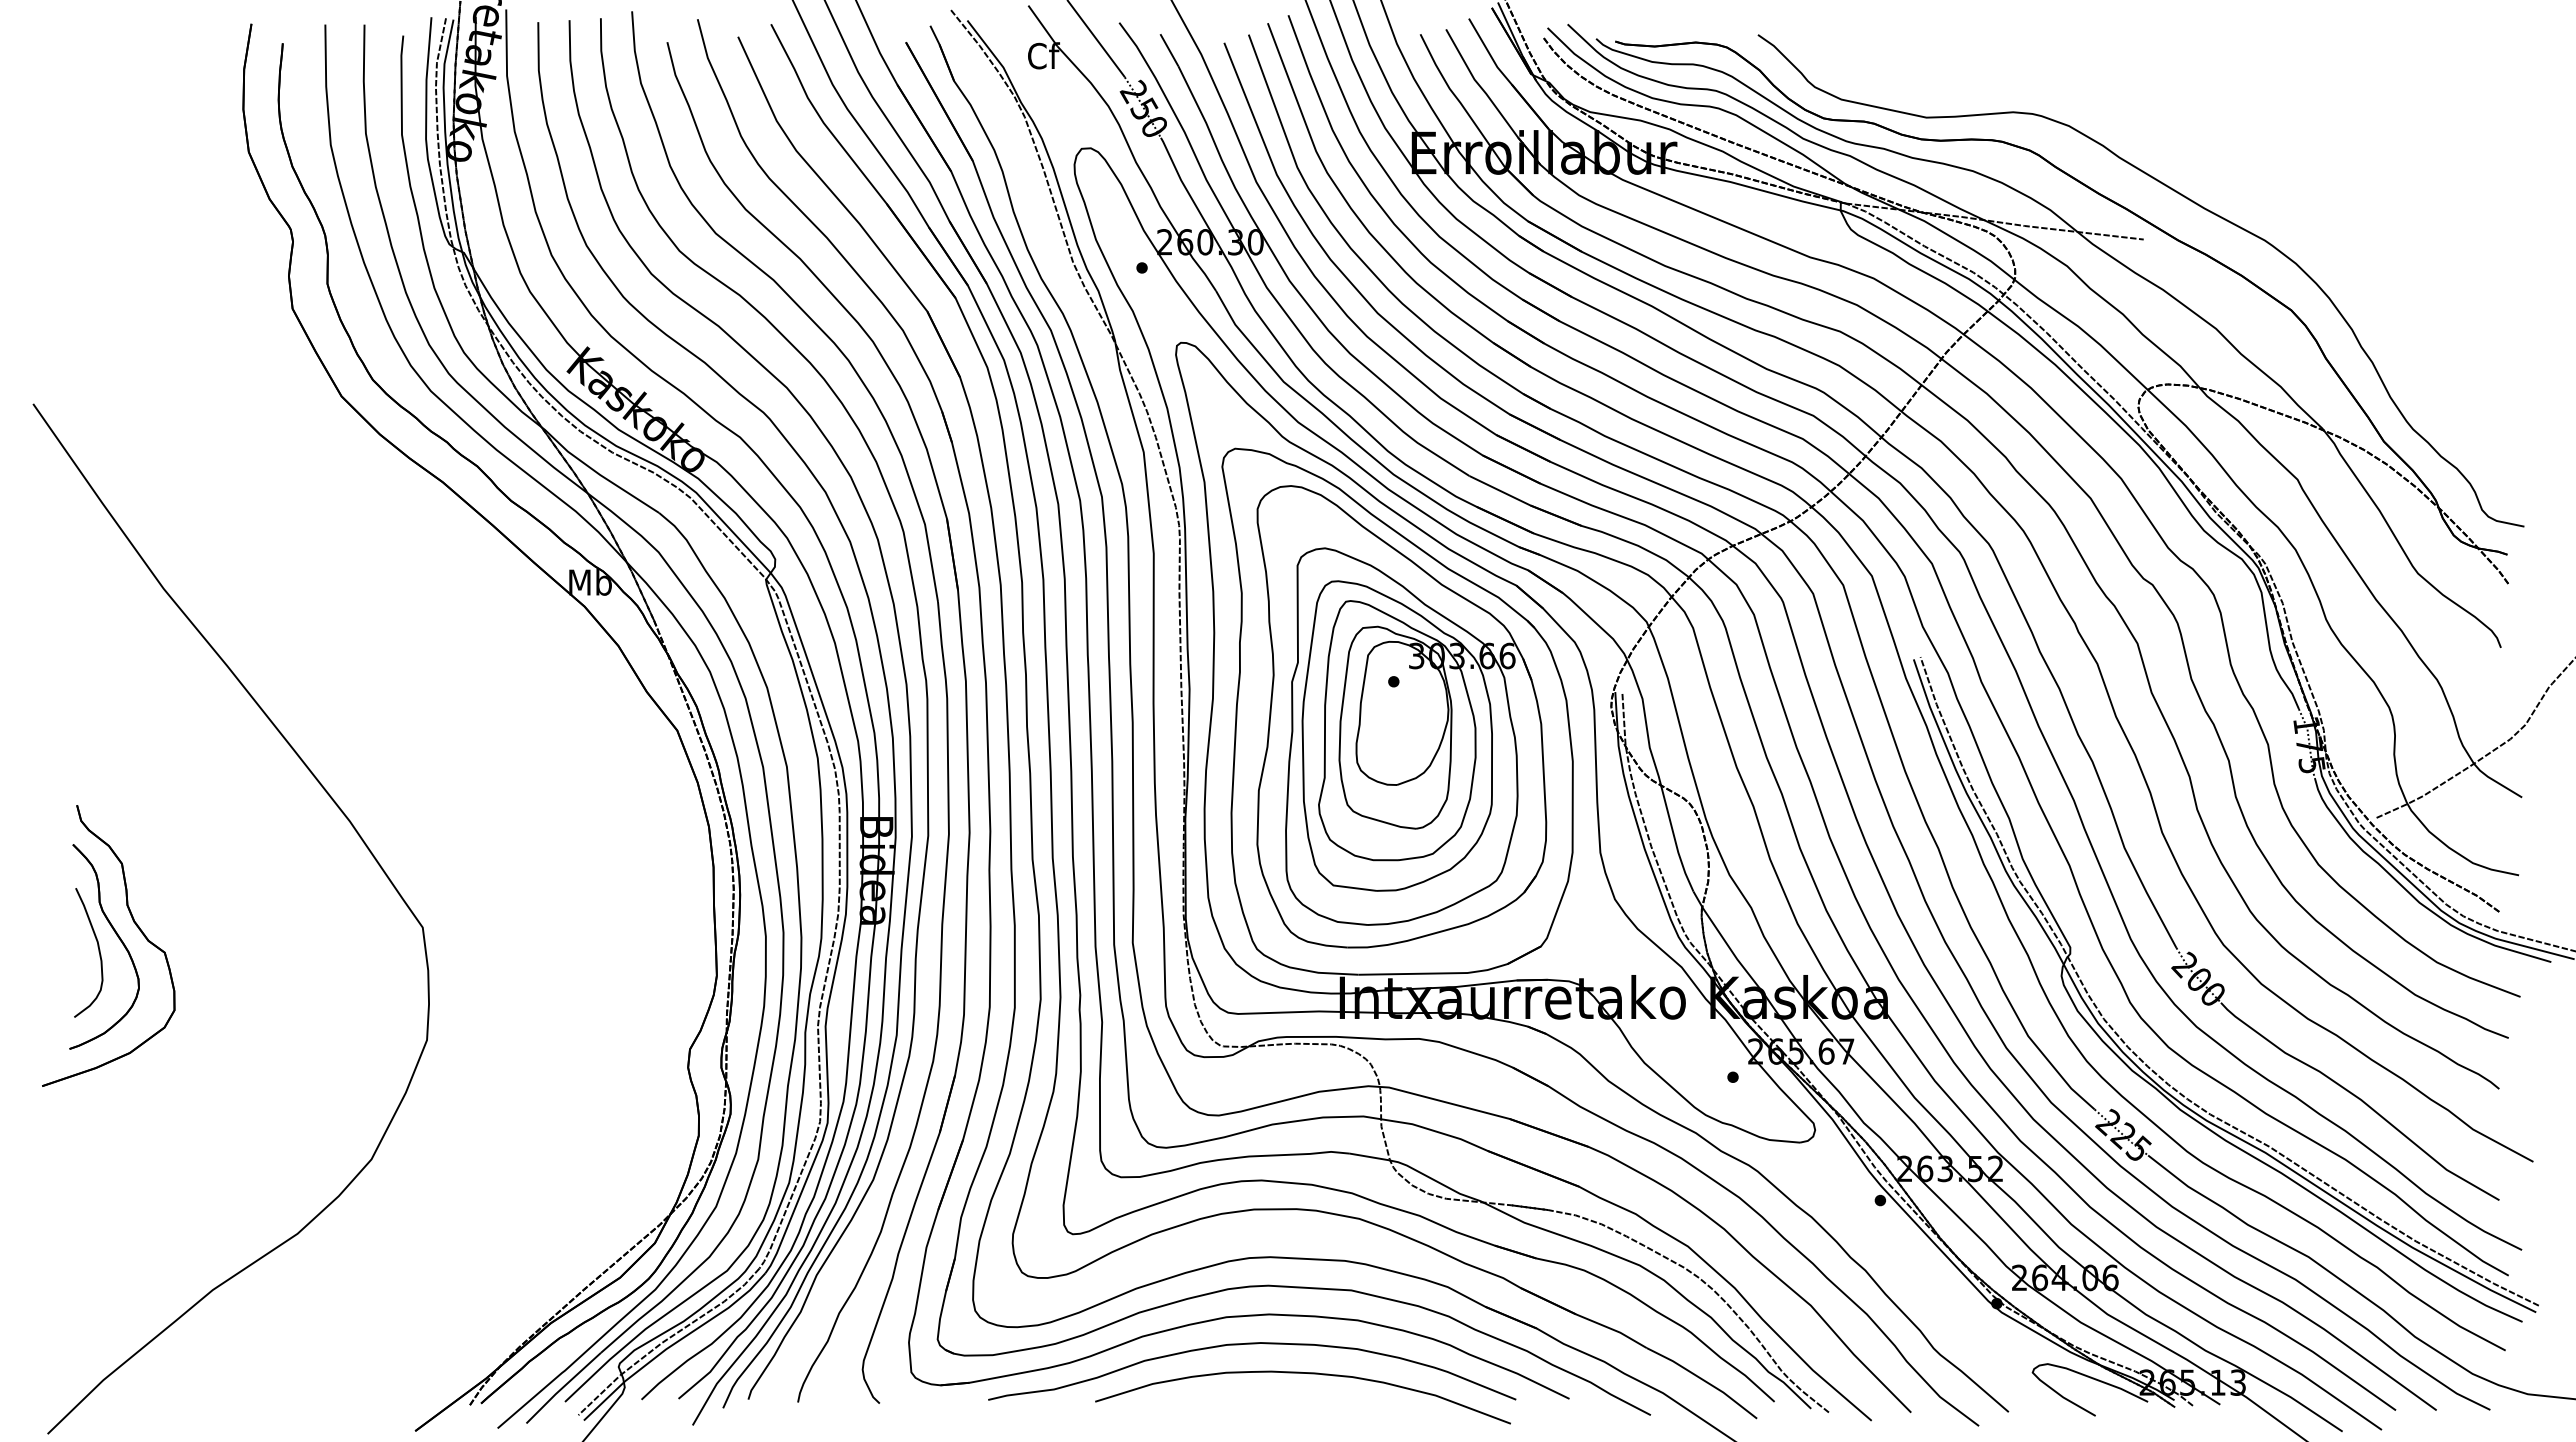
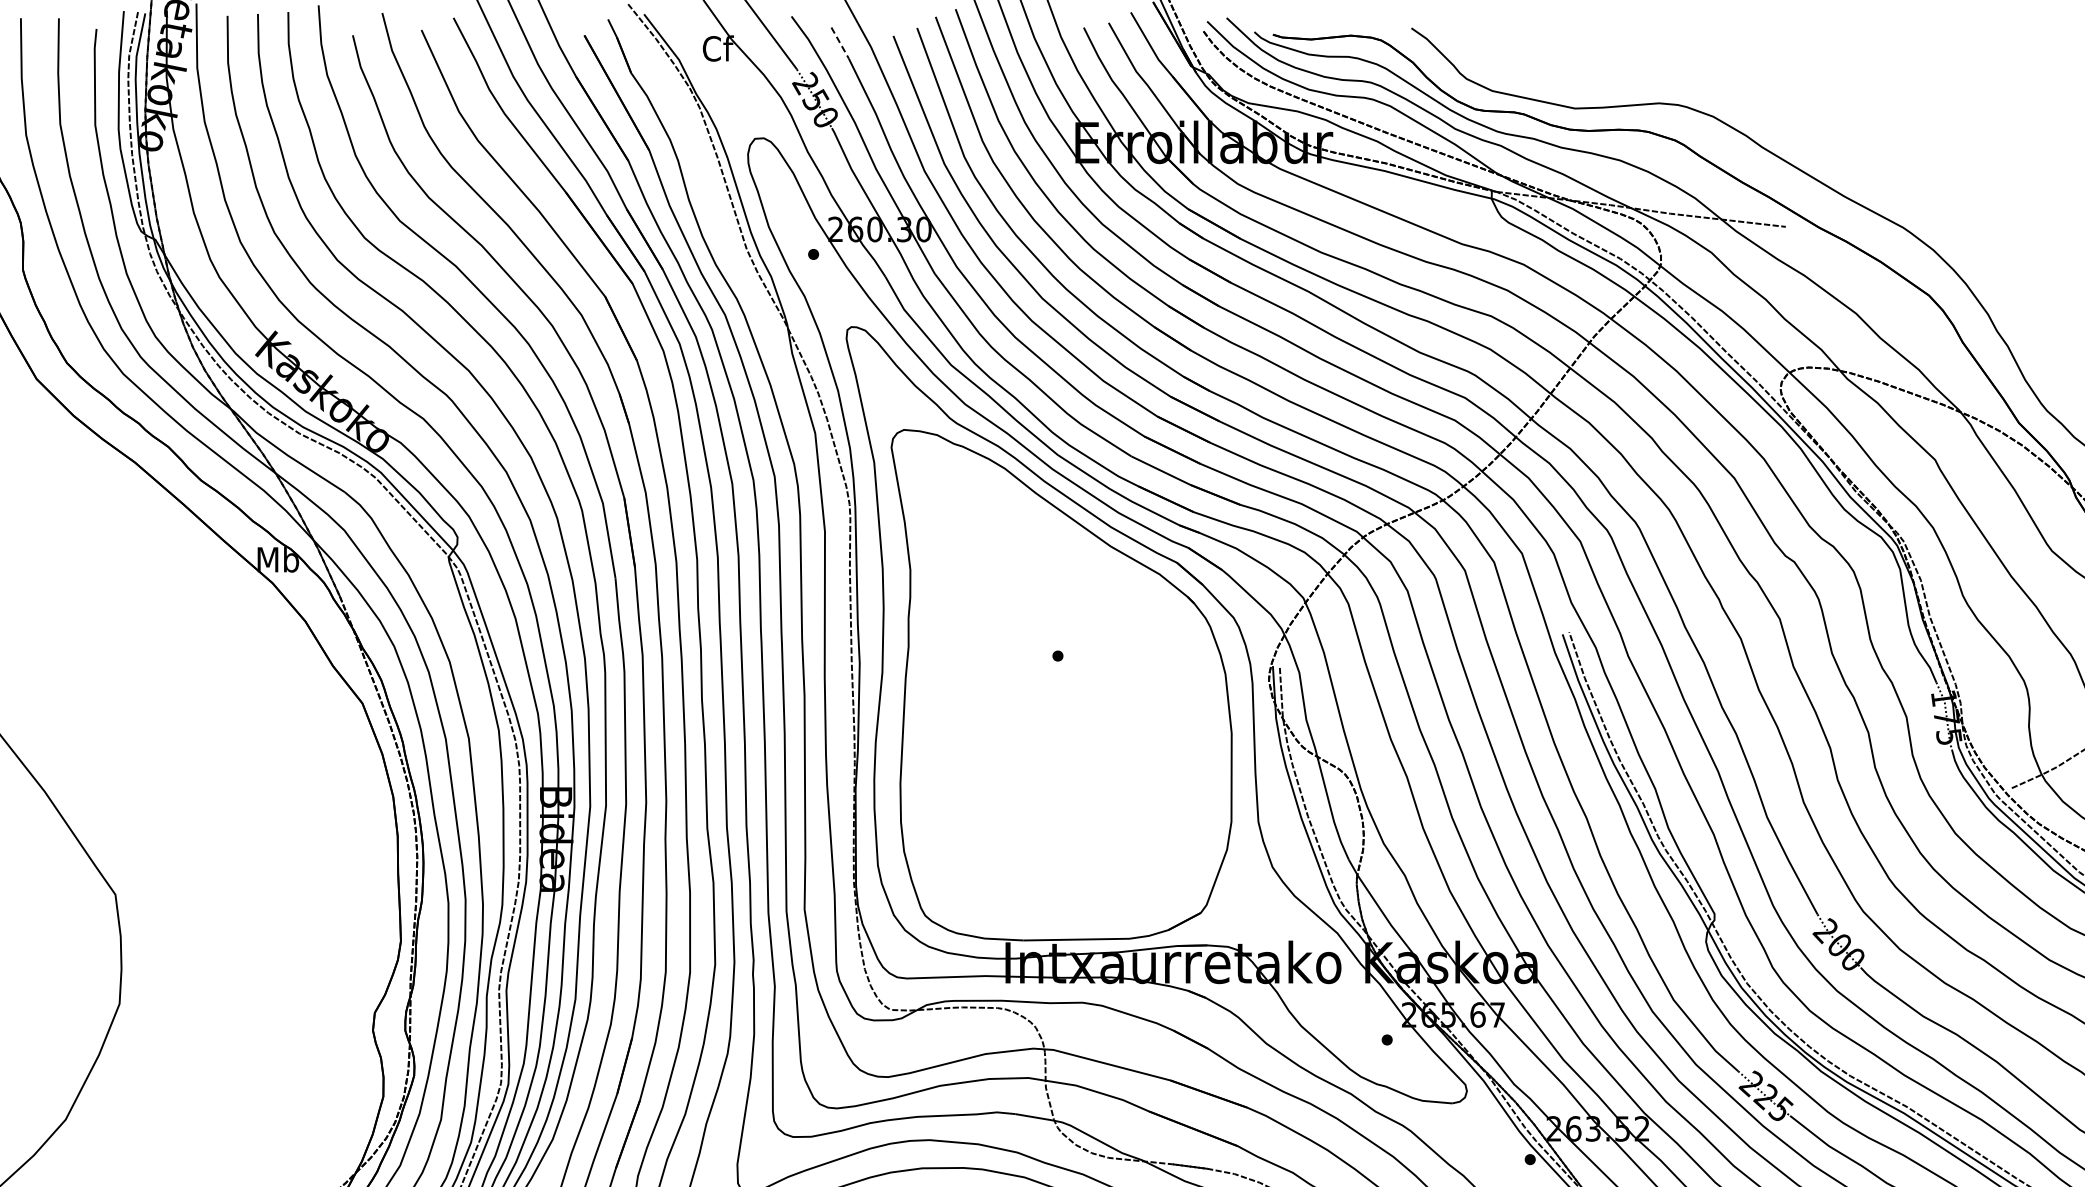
line: (1169, 50) -> (840, 43), solid -> dashed
part: (1401, 716) -> (1065, 689), removed

